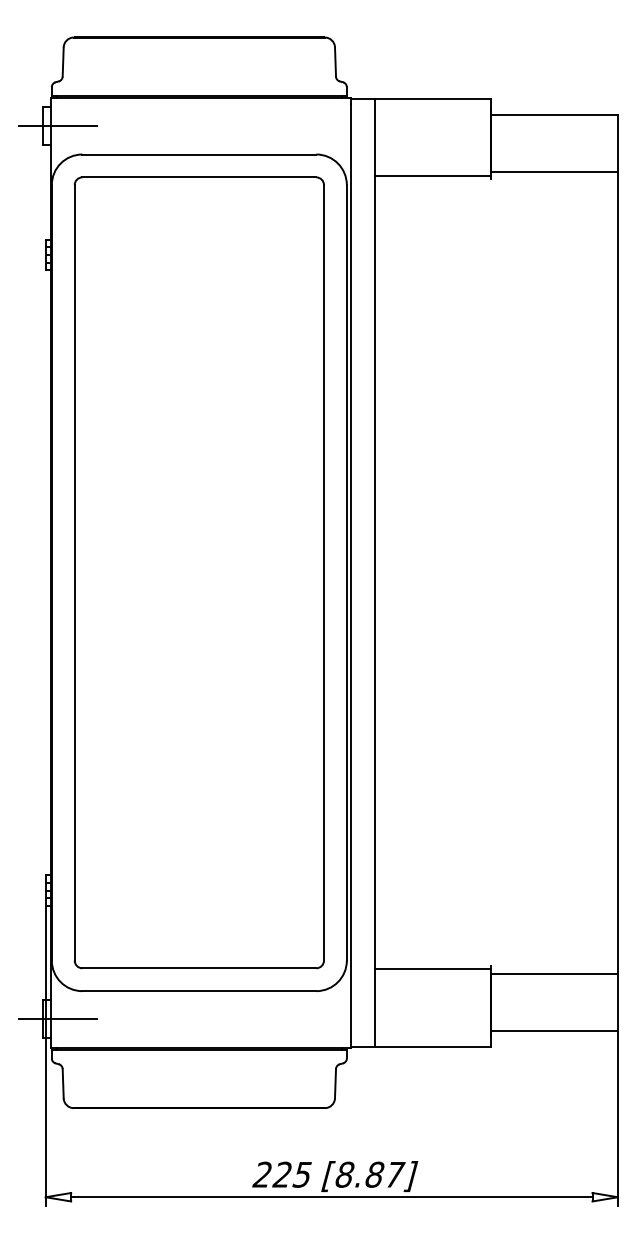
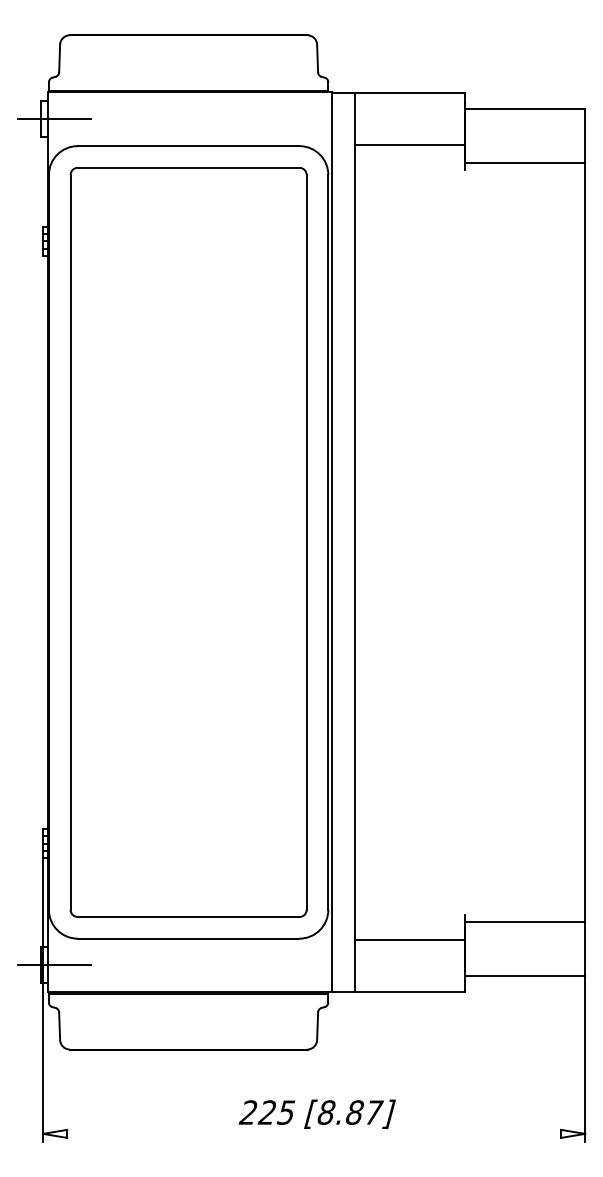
line: (432, 176) -> (409, 145), moved
line: (432, 969) -> (409, 939), moved
line: (331, 1197) -> (313, 1134), removed

